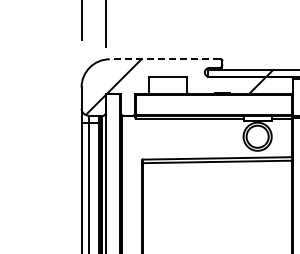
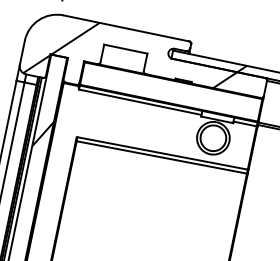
line: (164, 59) -> (125, 28), dashed -> solid
hatch: (113, 162) -> (43, 133), added

